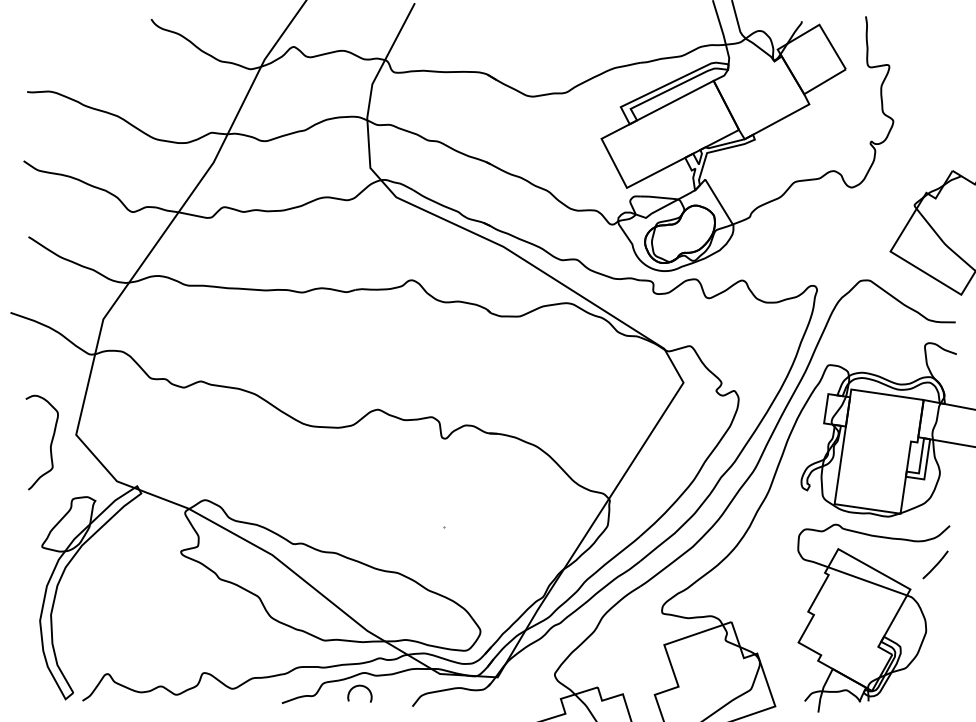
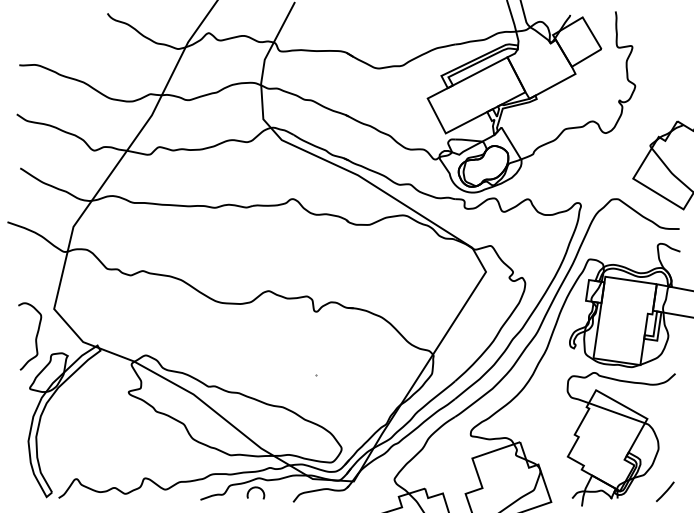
curve: (50, 442) -> (35, 336), moved
line: (935, 564) -> (665, 491), moved

